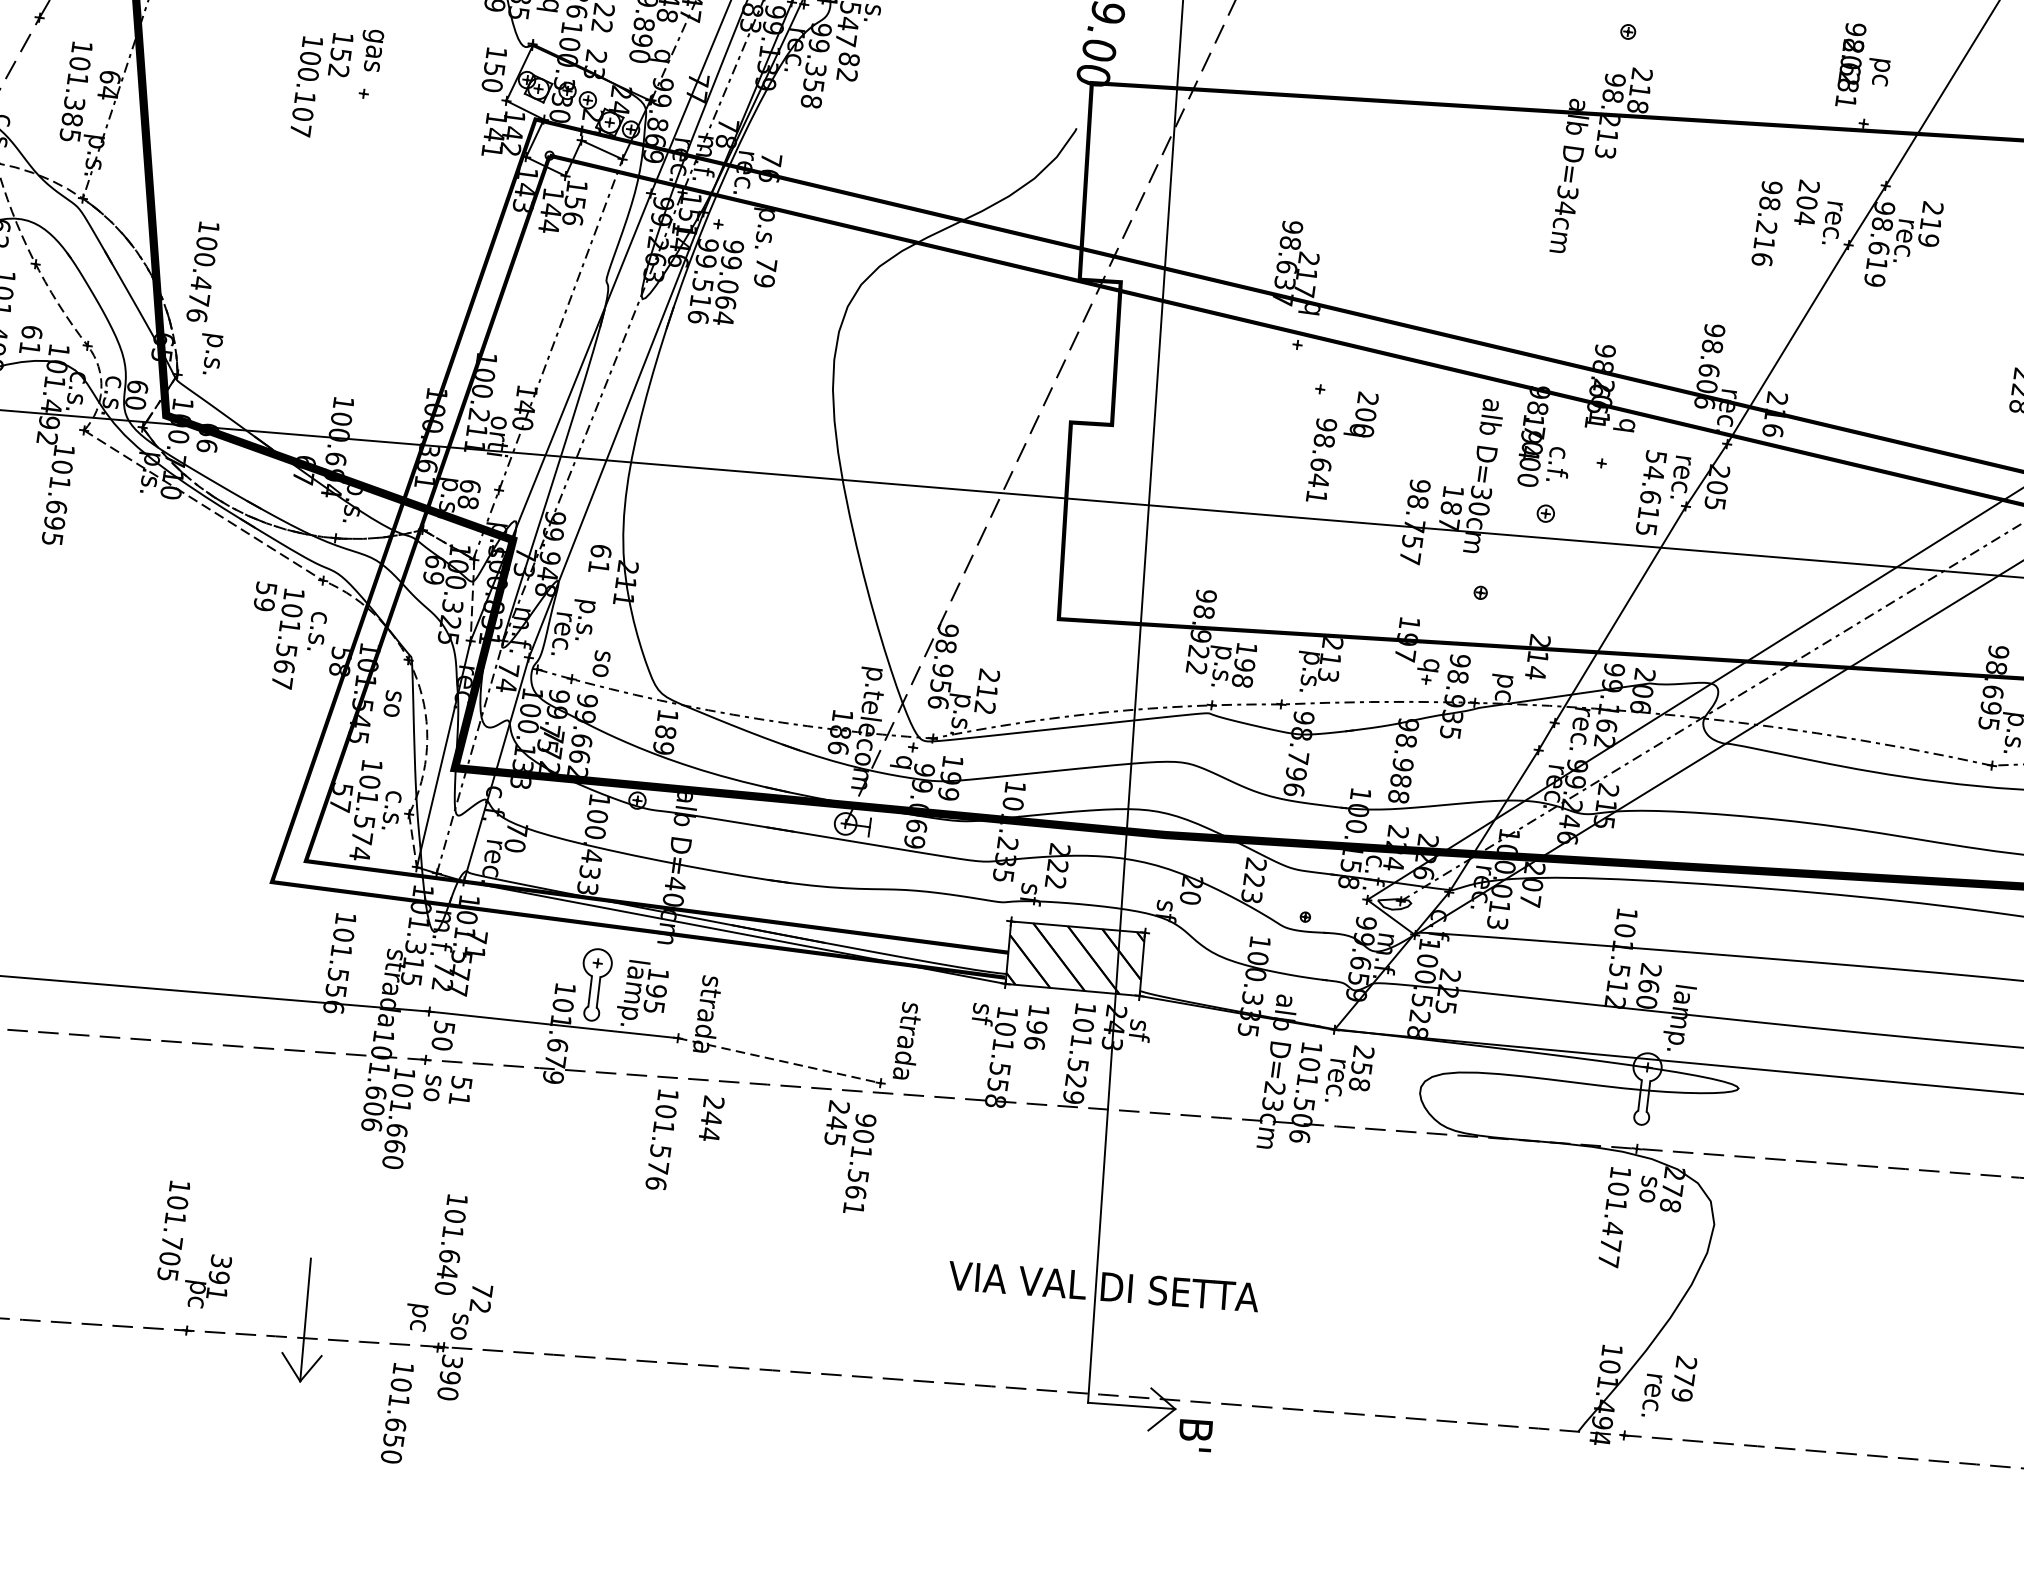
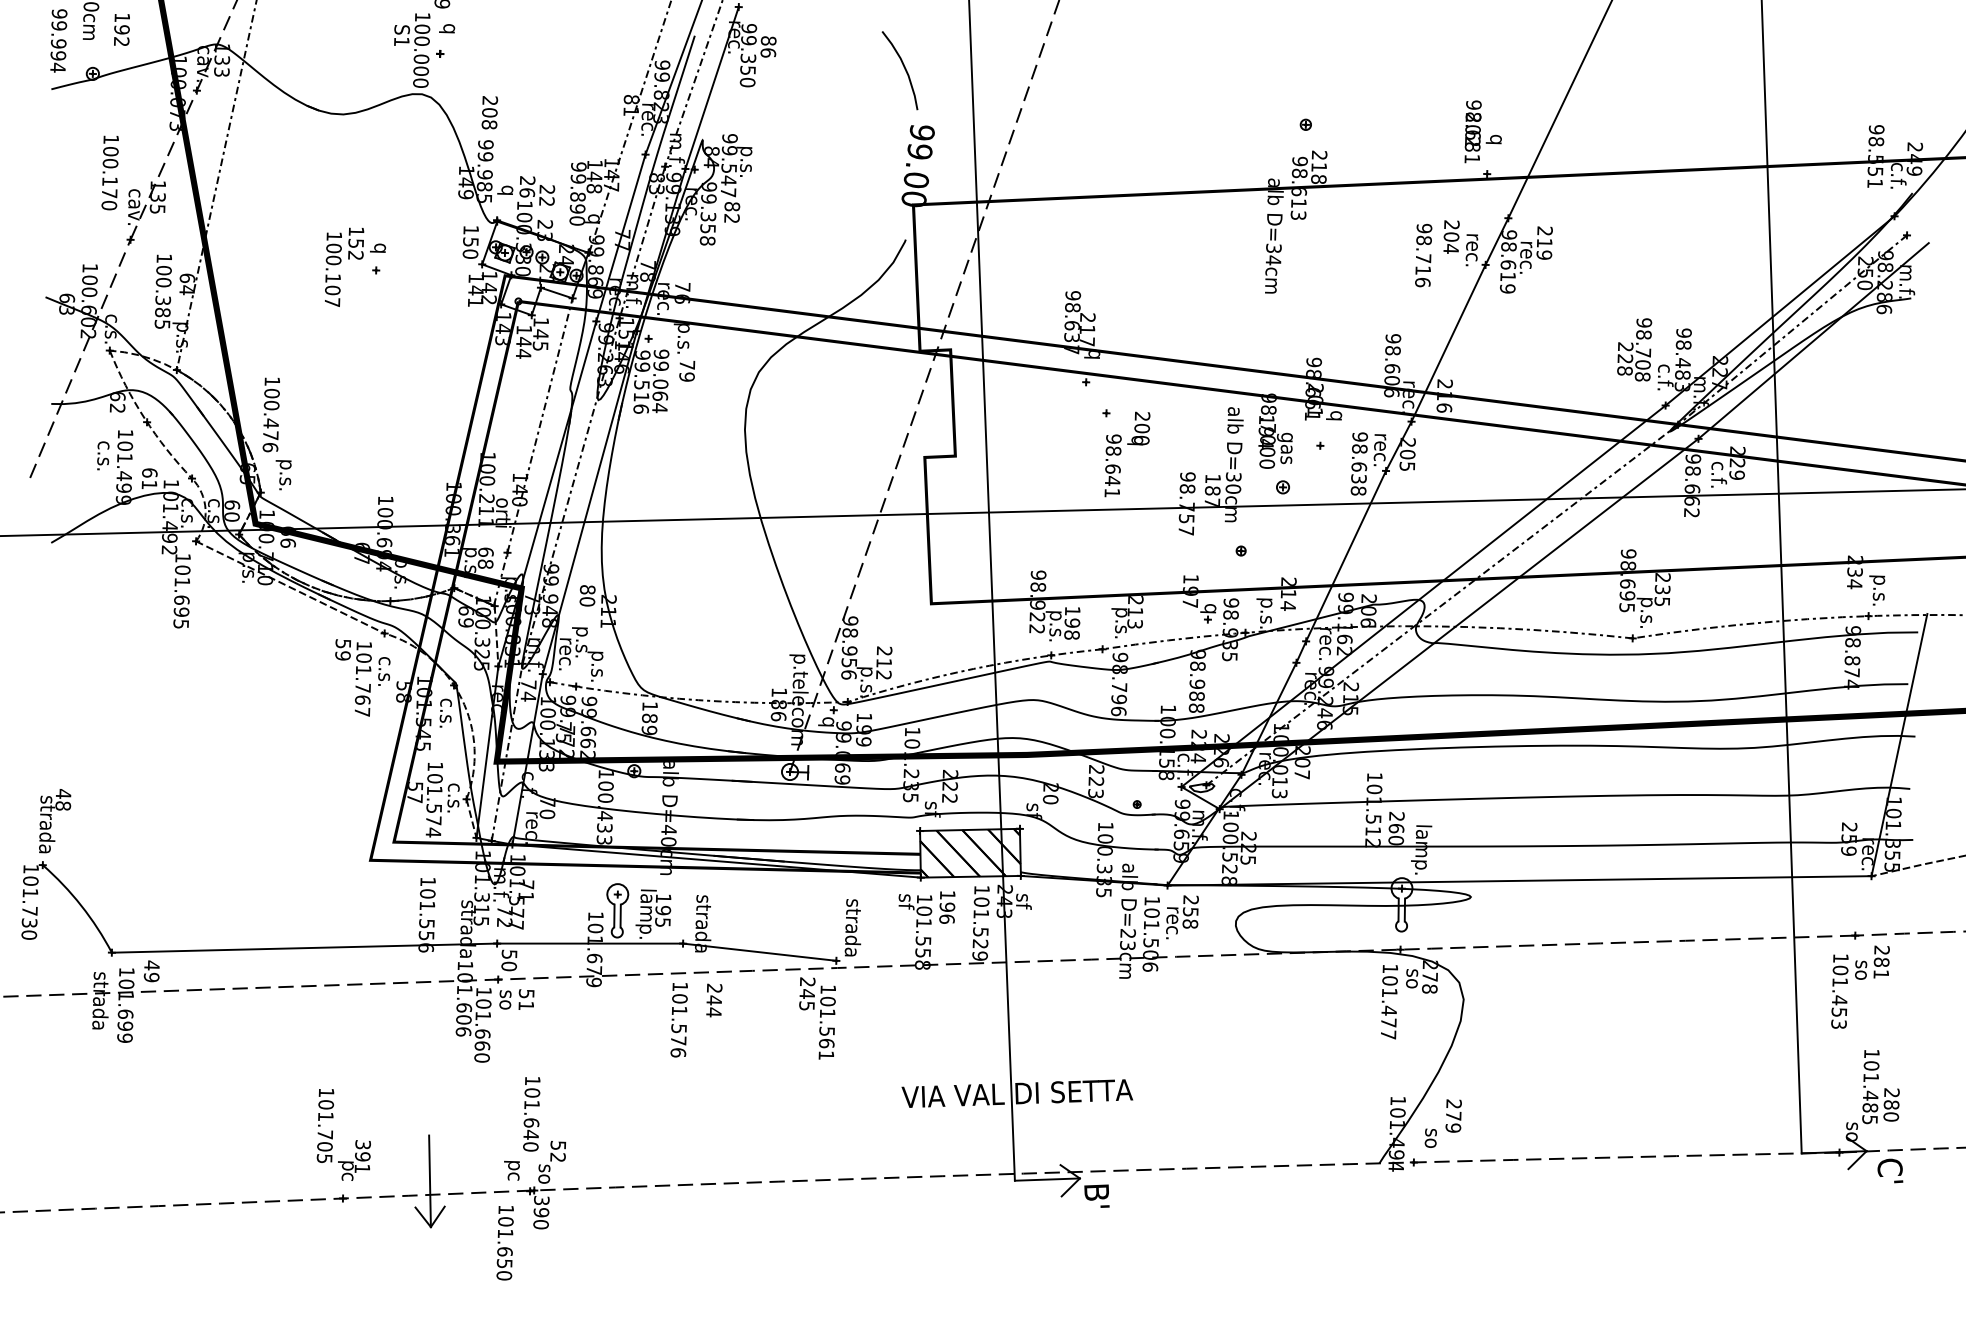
text: (371, 50) -> (378, 237), gas -> q
text: (1877, 71) -> (1493, 134), pc -> q
text: (77, 79) -> (163, 282), 101.385 -> 100.385
text: (1610, 120) -> (1299, 191), 98.213 -> 98.613
text: (573, 211) -> (540, 340), 156 -> 145
text: (1766, 227) -> (1423, 258), 98.216 -> 98.716
text: (1556, 462) -> (1286, 448), c.f. -> gas
text: (1650, 492) -> (1358, 463), 54.615 -> 98.638
text: (599, 558) -> (587, 595), 61 -> 80
text: (285, 649) -> (362, 687), 101.567 -> 101.767
text: (600, 654) -> (595, 666), so -> p.s.
text: (1503, 679) -> (1264, 613), pc -> p.s.
text: (393, 696) -> (445, 713), so -> c.s.
line: (780, 1061) -> (760, 952), dashed -> solid
text: (866, 1120) -> (828, 989), 901.561 -> 101.561
text: (481, 1290) -> (557, 1145), 72 -> 52
text: (1651, 1396) -> (1430, 1131), rec. -> so

